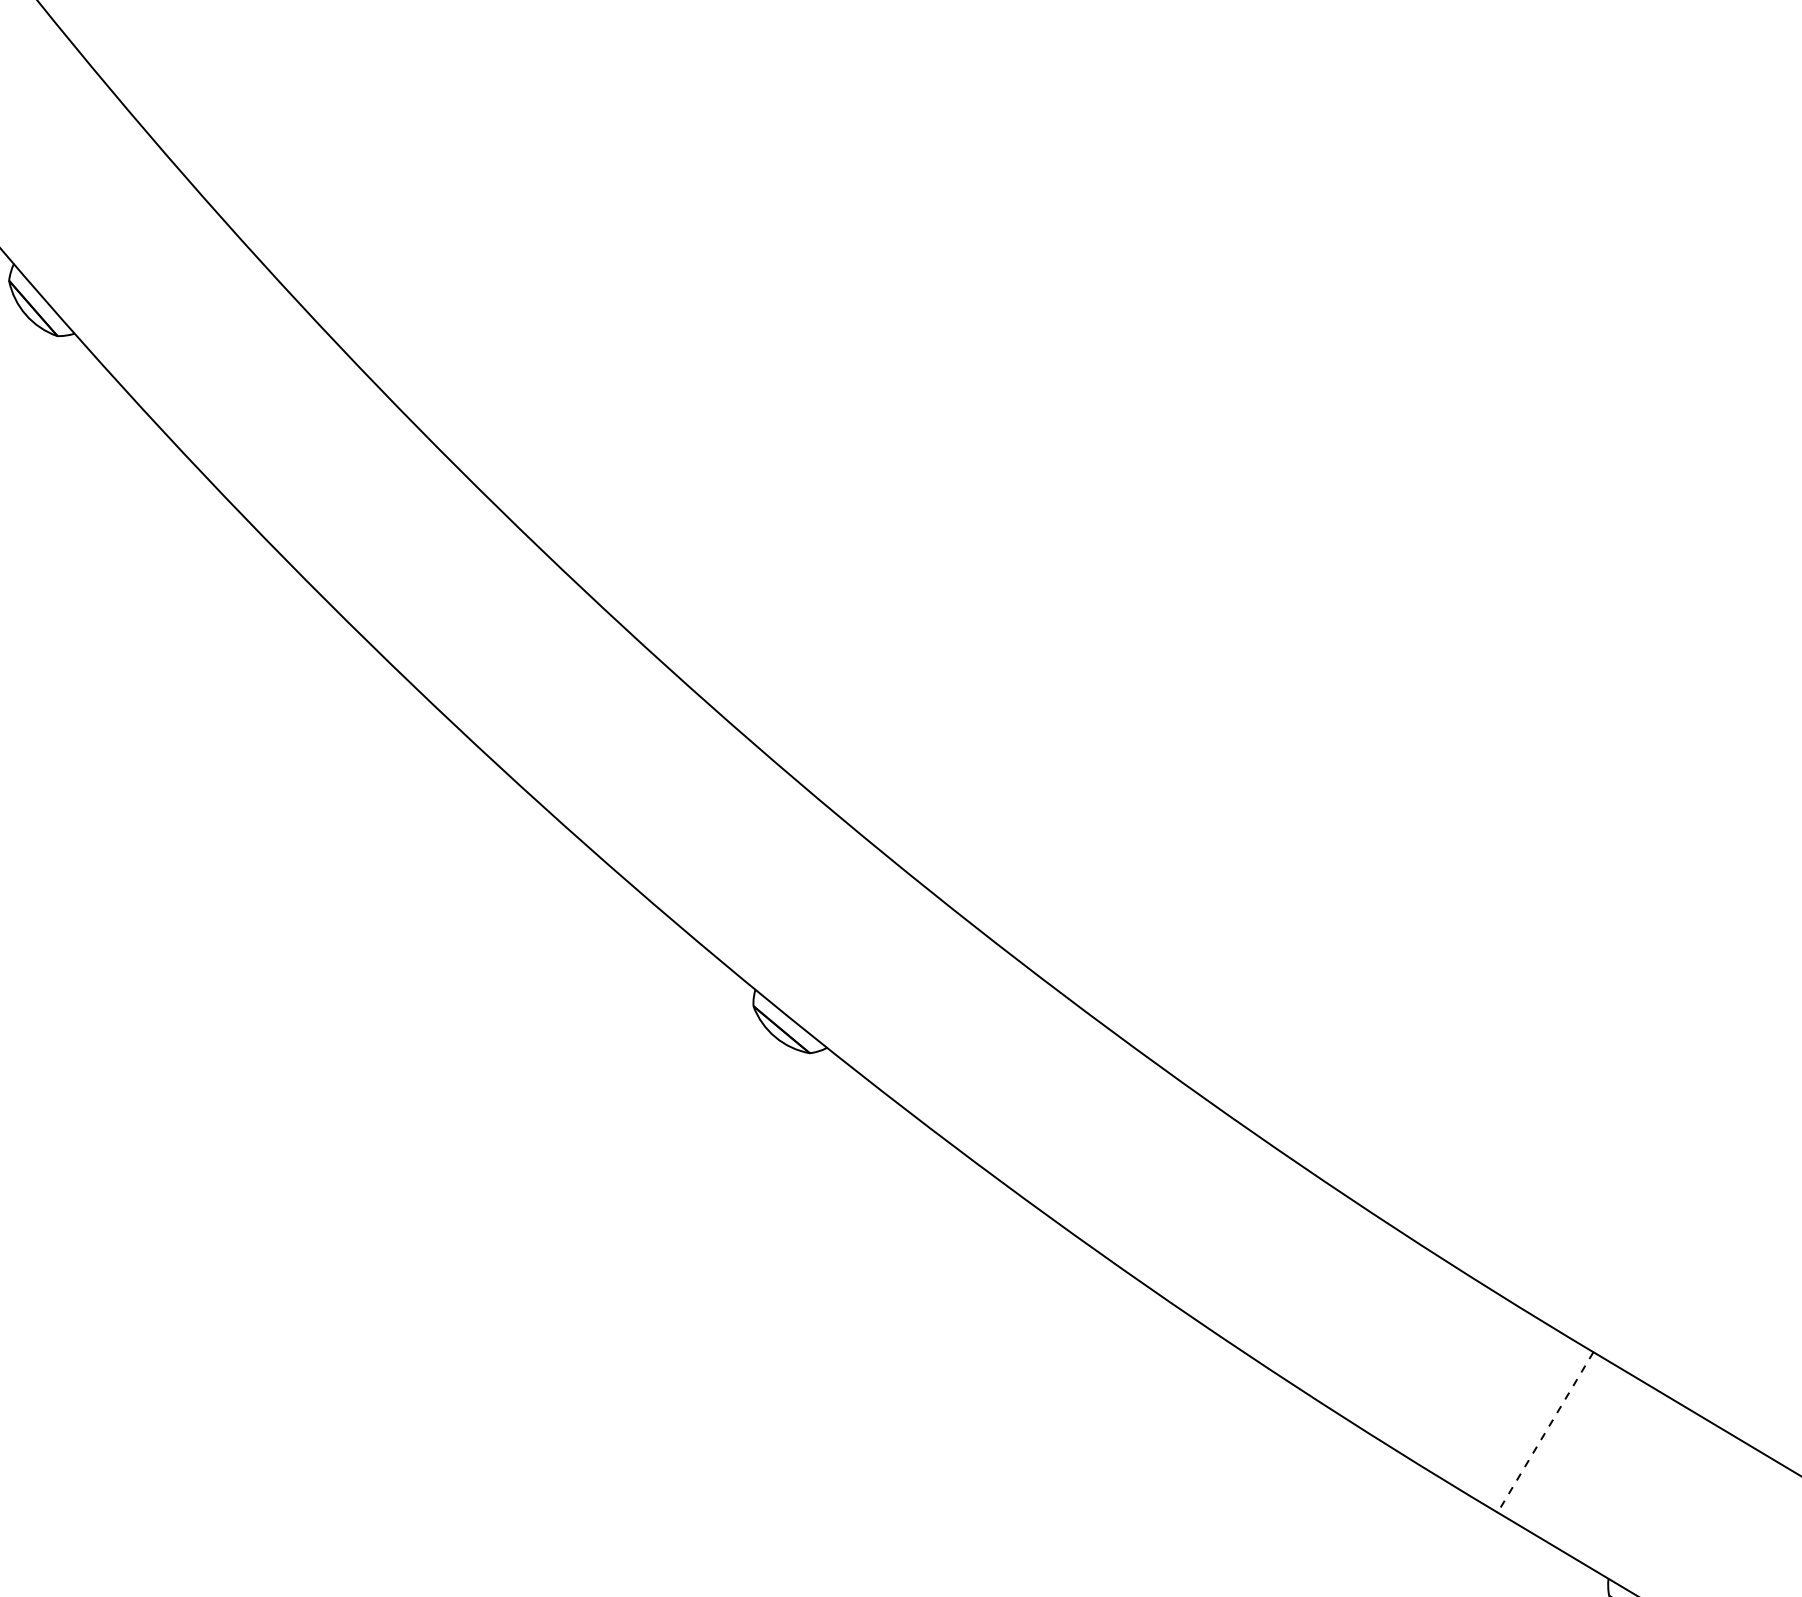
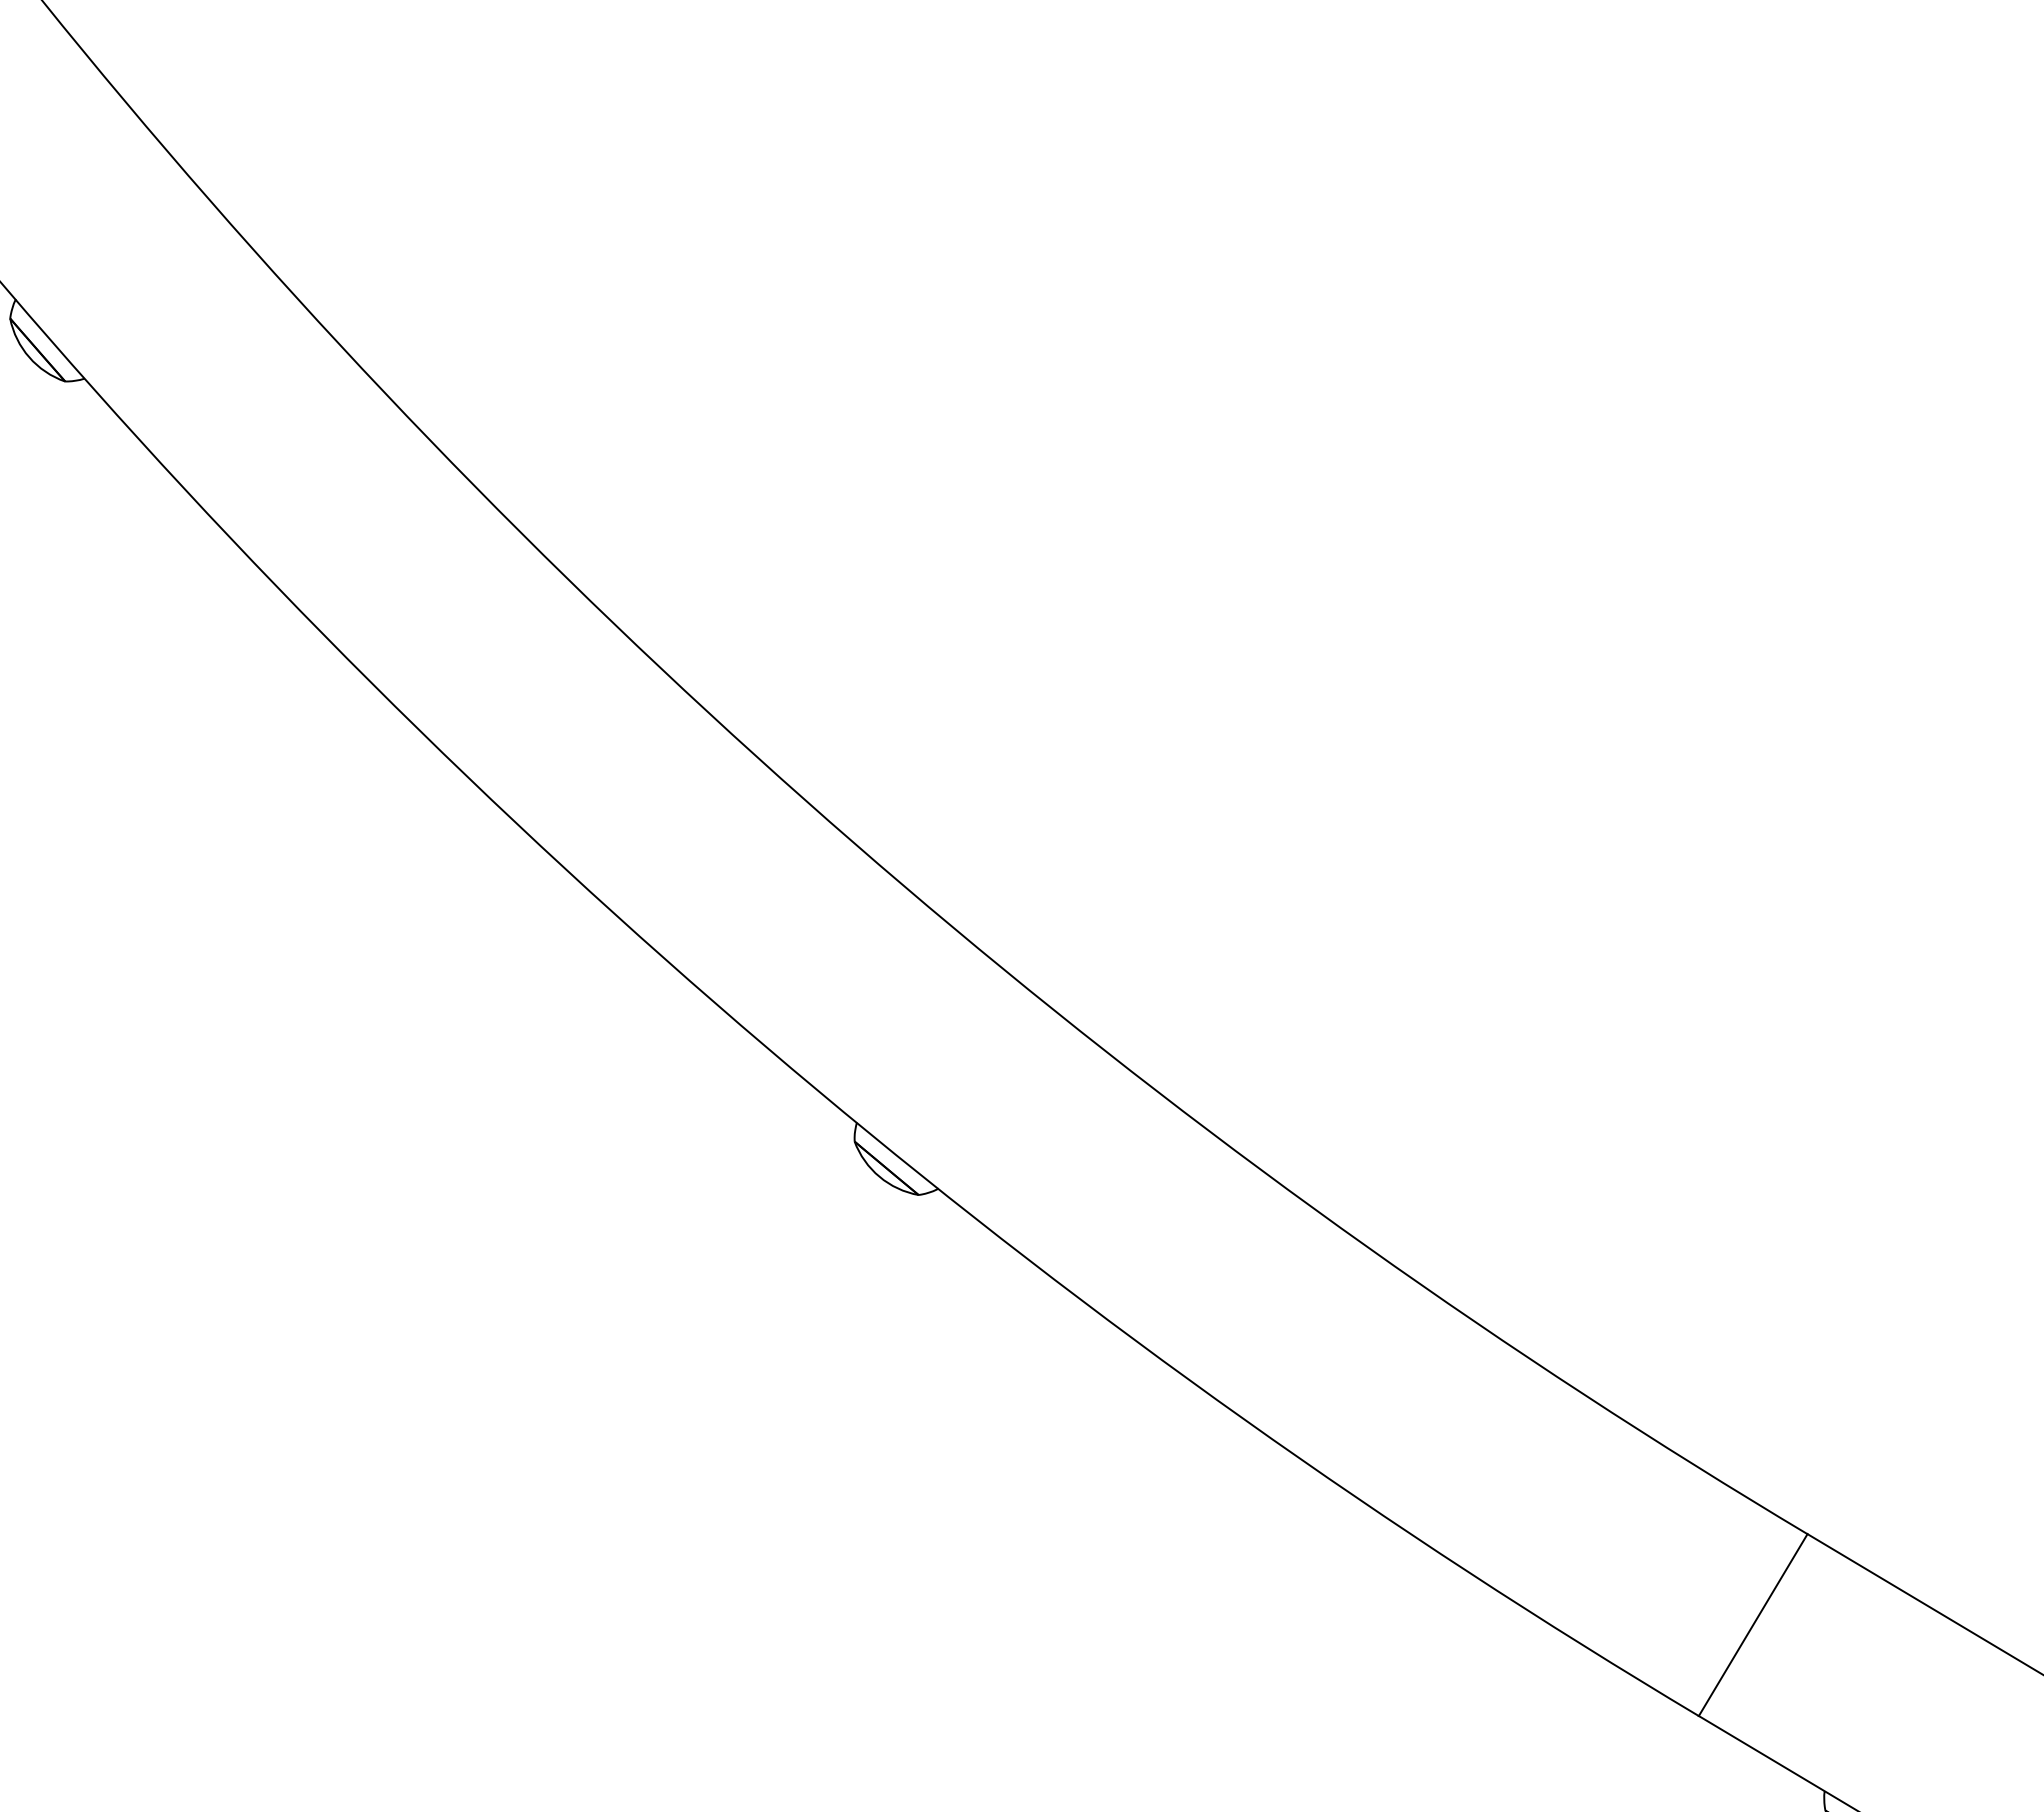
line: (1545, 1432) -> (1753, 1625), dashed -> solid

